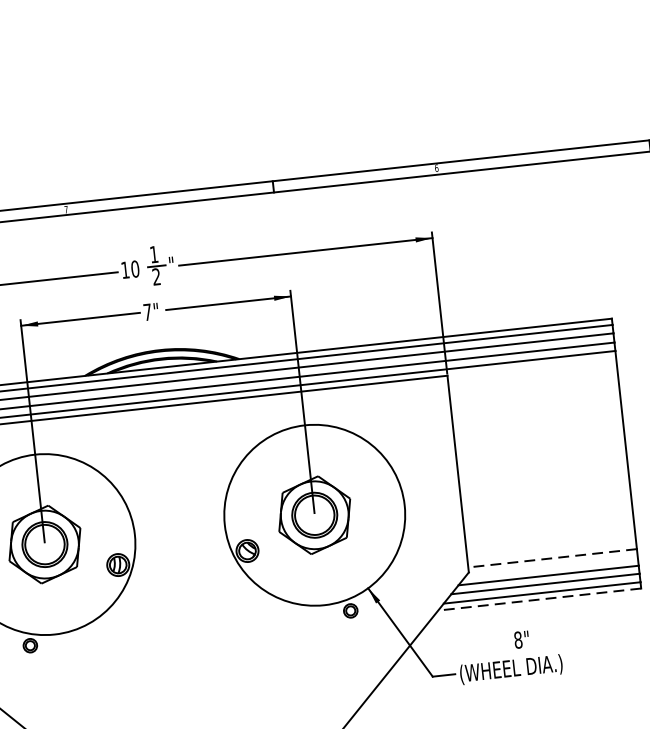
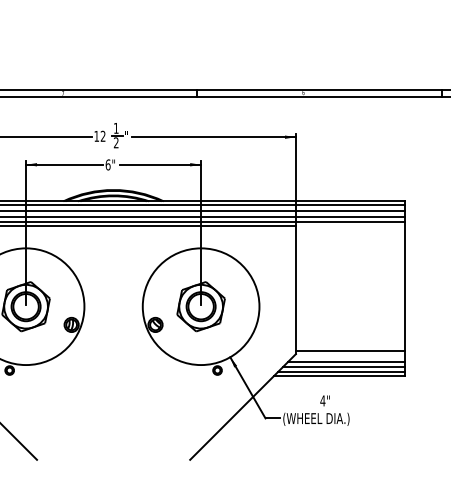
text: (134, 267) -> (102, 135), 10 -> 12
text: (146, 311) -> (107, 164), 7" -> 6"
line: (552, 557) -> (350, 350), dashed -> solid
line: (539, 599) -> (339, 376), dashed -> solid
text: (517, 639) -> (322, 400), 8" -> 4"

